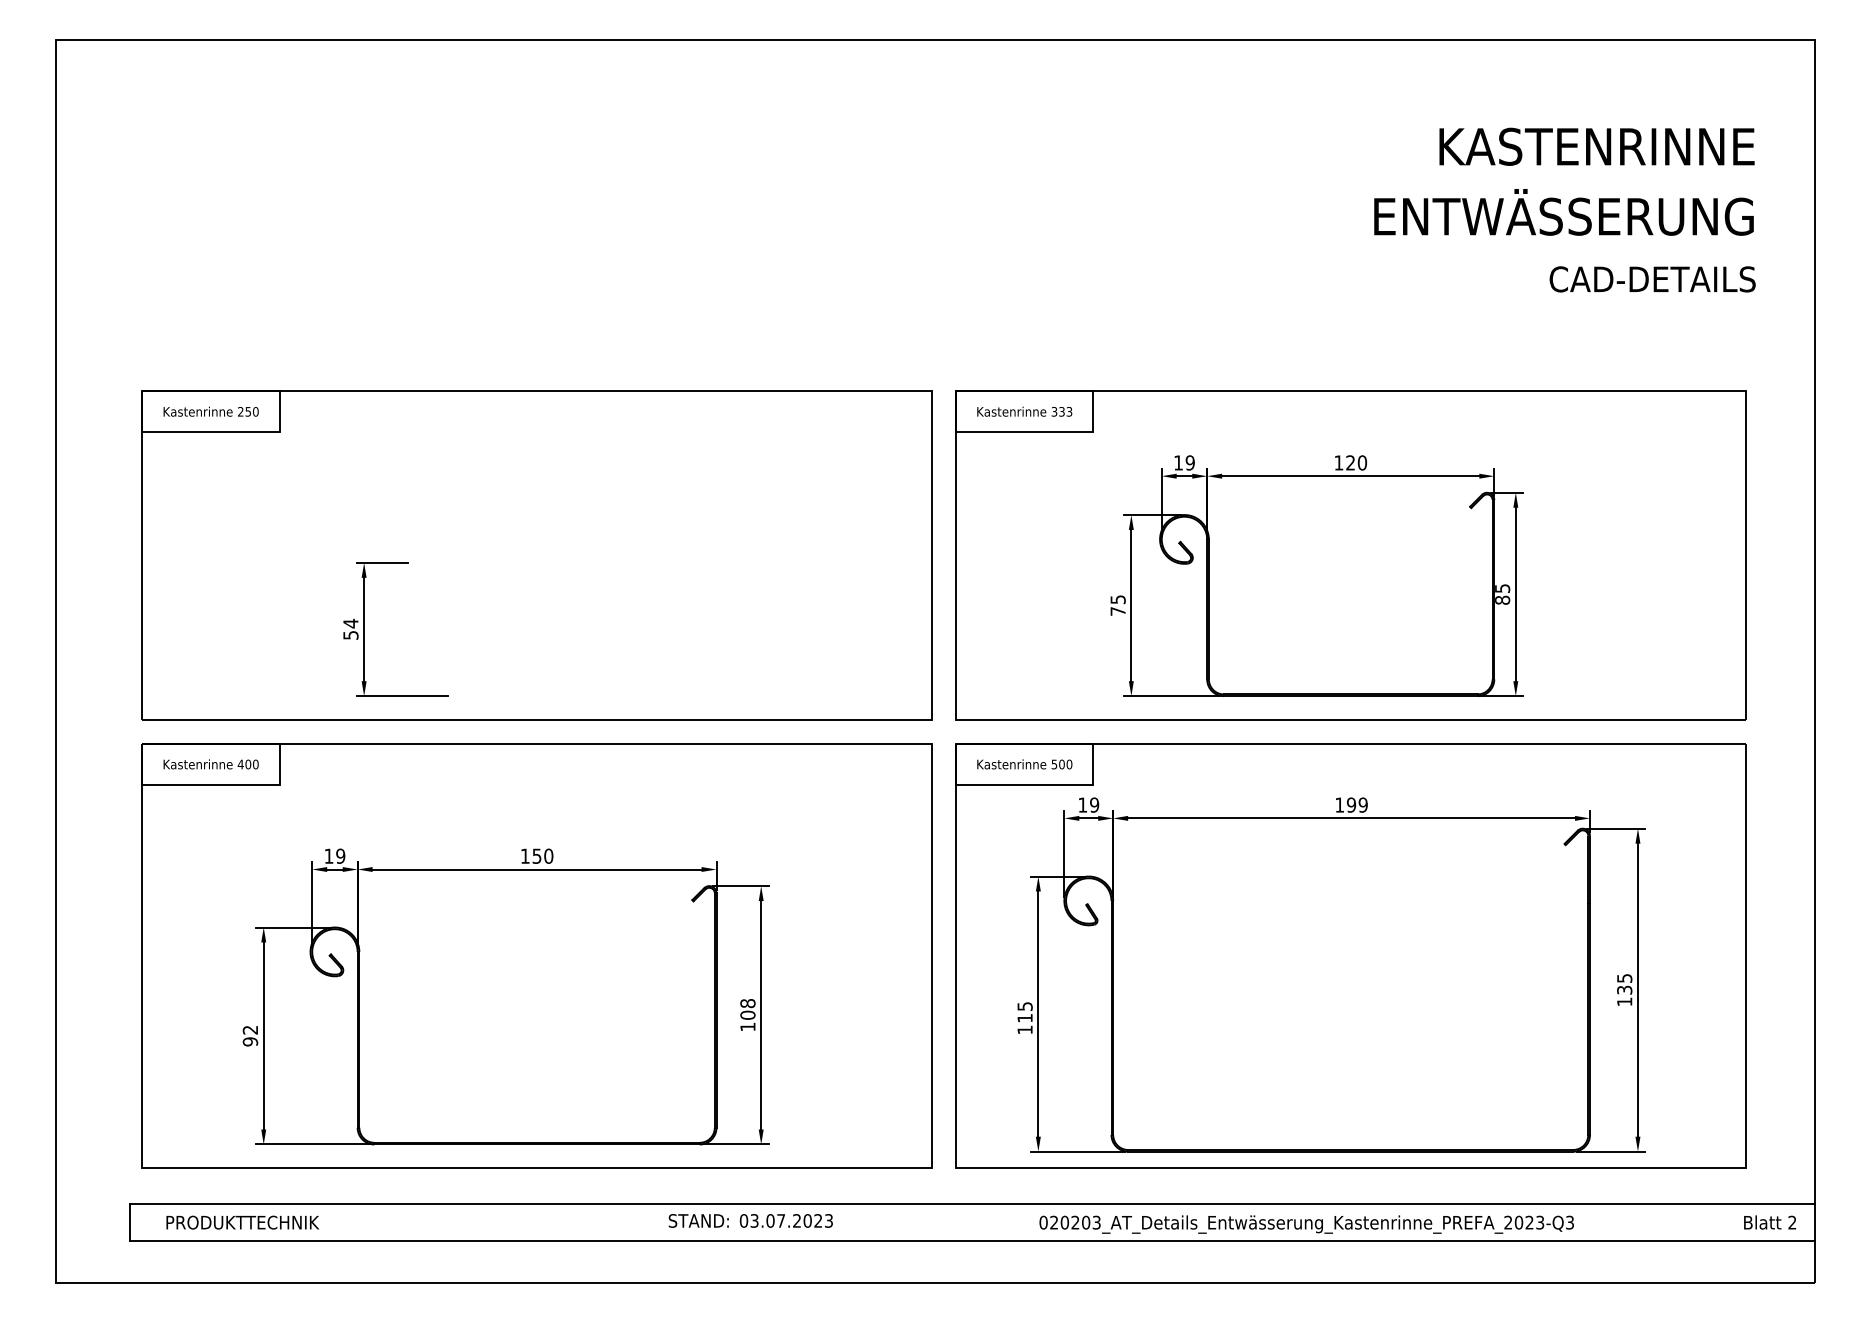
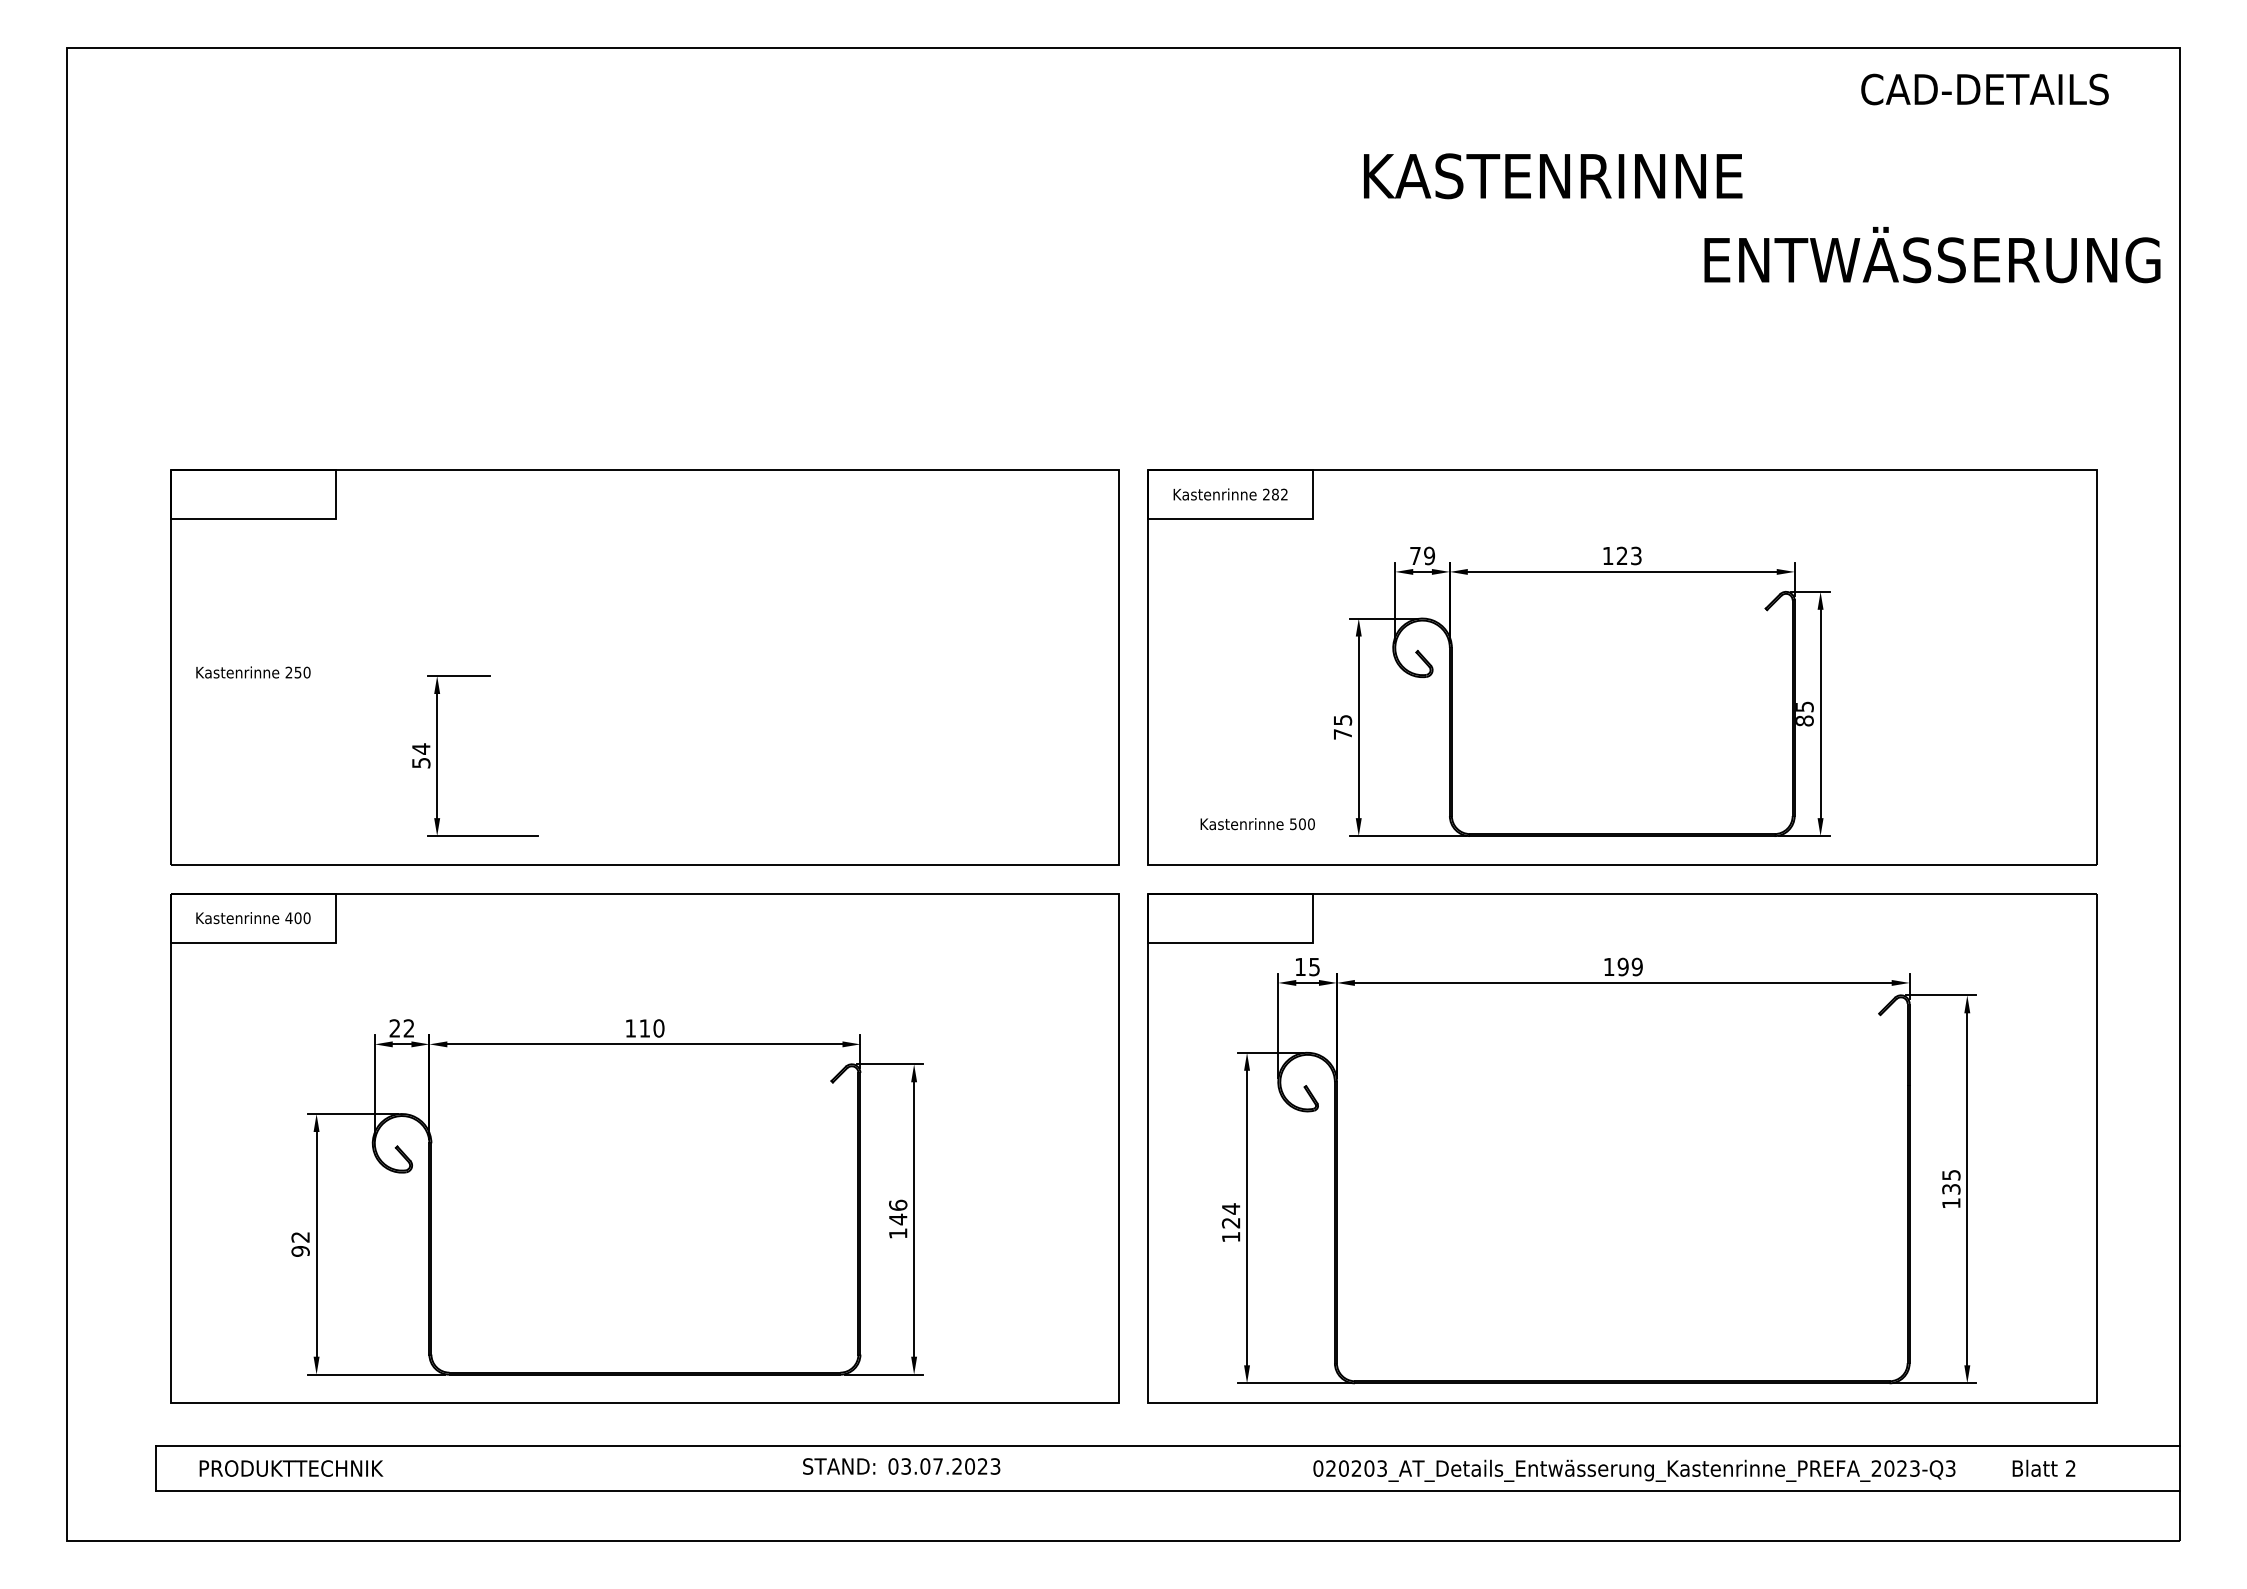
text: (1597, 147) -> (1553, 176), moved
text: (1564, 212) -> (1932, 255), moved
text: (1652, 279) -> (1984, 89), moved
text: (211, 411) -> (253, 672), moved
text: (1062, 411) -> (1275, 494), 333 -> 282
text: (1178, 462) -> (1415, 555), 19 -> 79
text: (1361, 462) -> (1635, 555), 120 -> 123
text: (1024, 764) -> (1257, 824), moved
text: (1094, 804) -> (1314, 966), 19 -> 15
text: (334, 856) -> (401, 1028), 19 -> 22
text: (536, 856) -> (644, 1028), 150 -> 110
text: (748, 1009) -> (898, 1212), 108 -> 146
text: (1024, 1011) -> (1230, 1215), 115 -> 124
text: (1769, 1221) -> (2043, 1467), moved
text: (1306, 1224) -> (1634, 1470), moved

